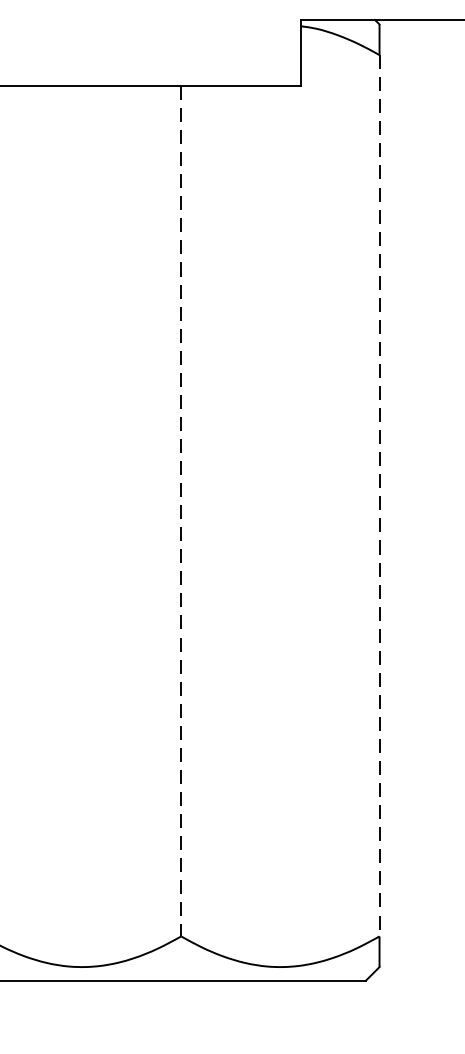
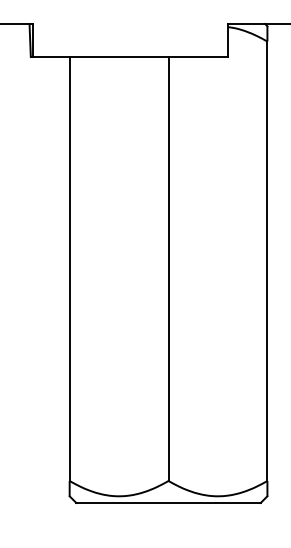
line: (379, 496) -> (267, 261), dashed -> solid
line: (181, 512) -> (168, 269), dashed -> solid

